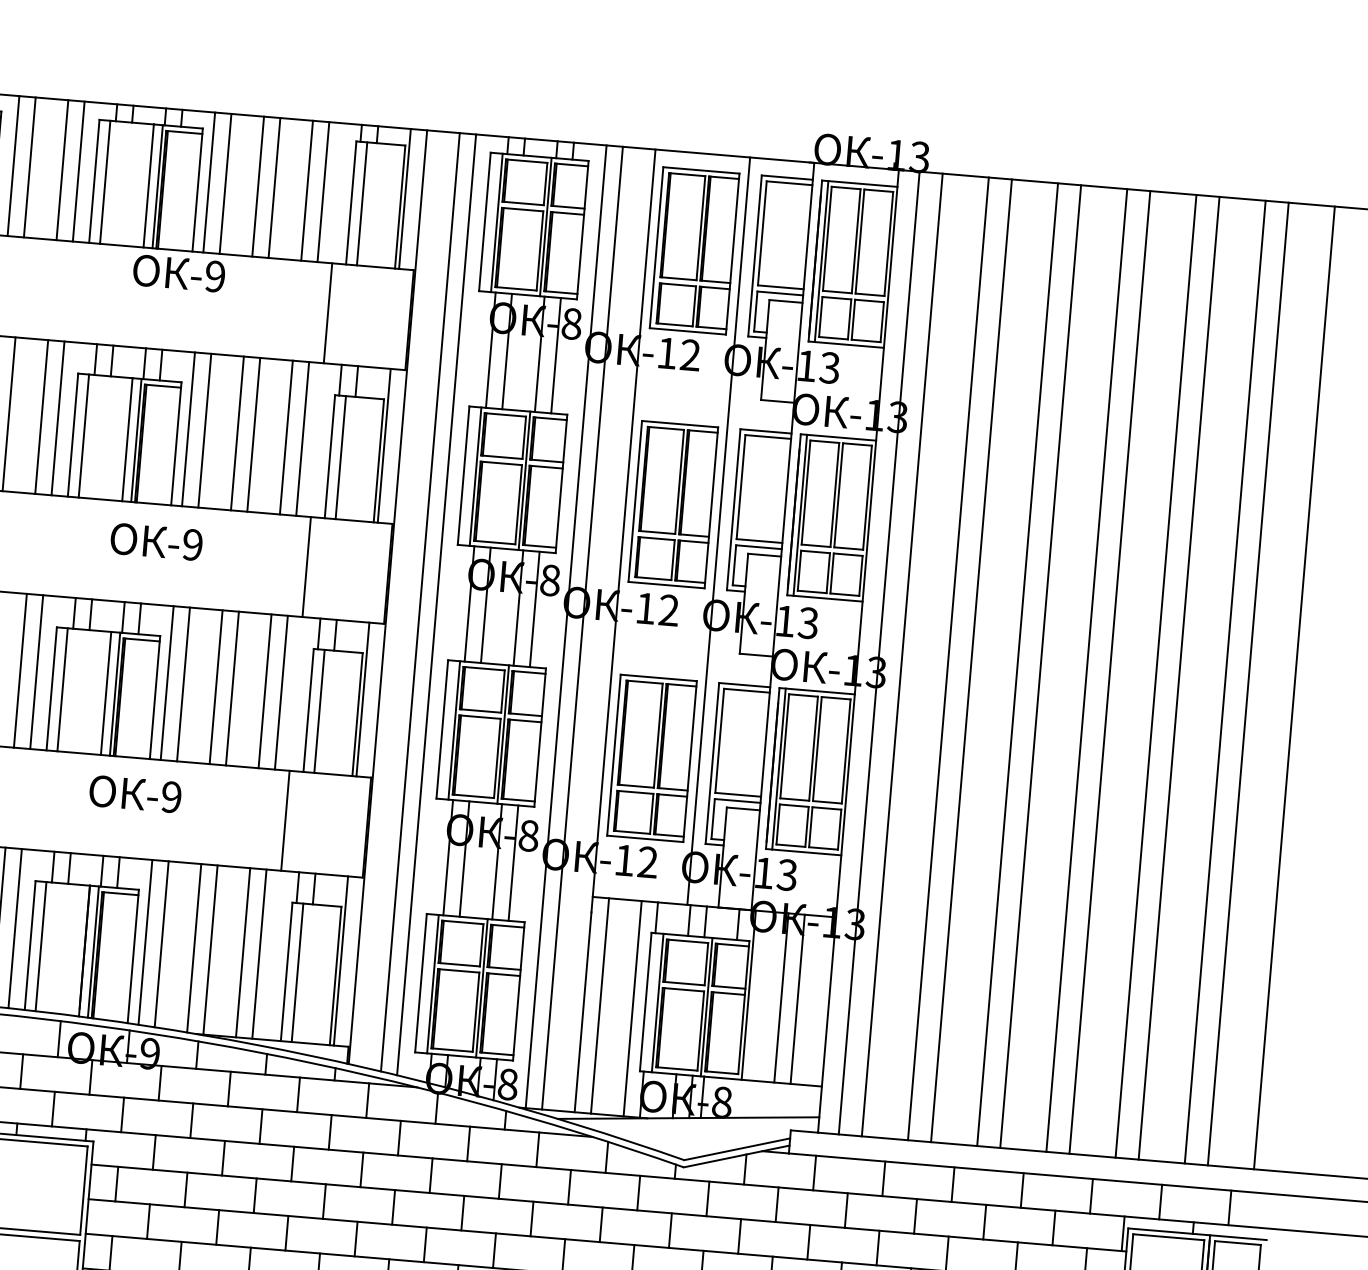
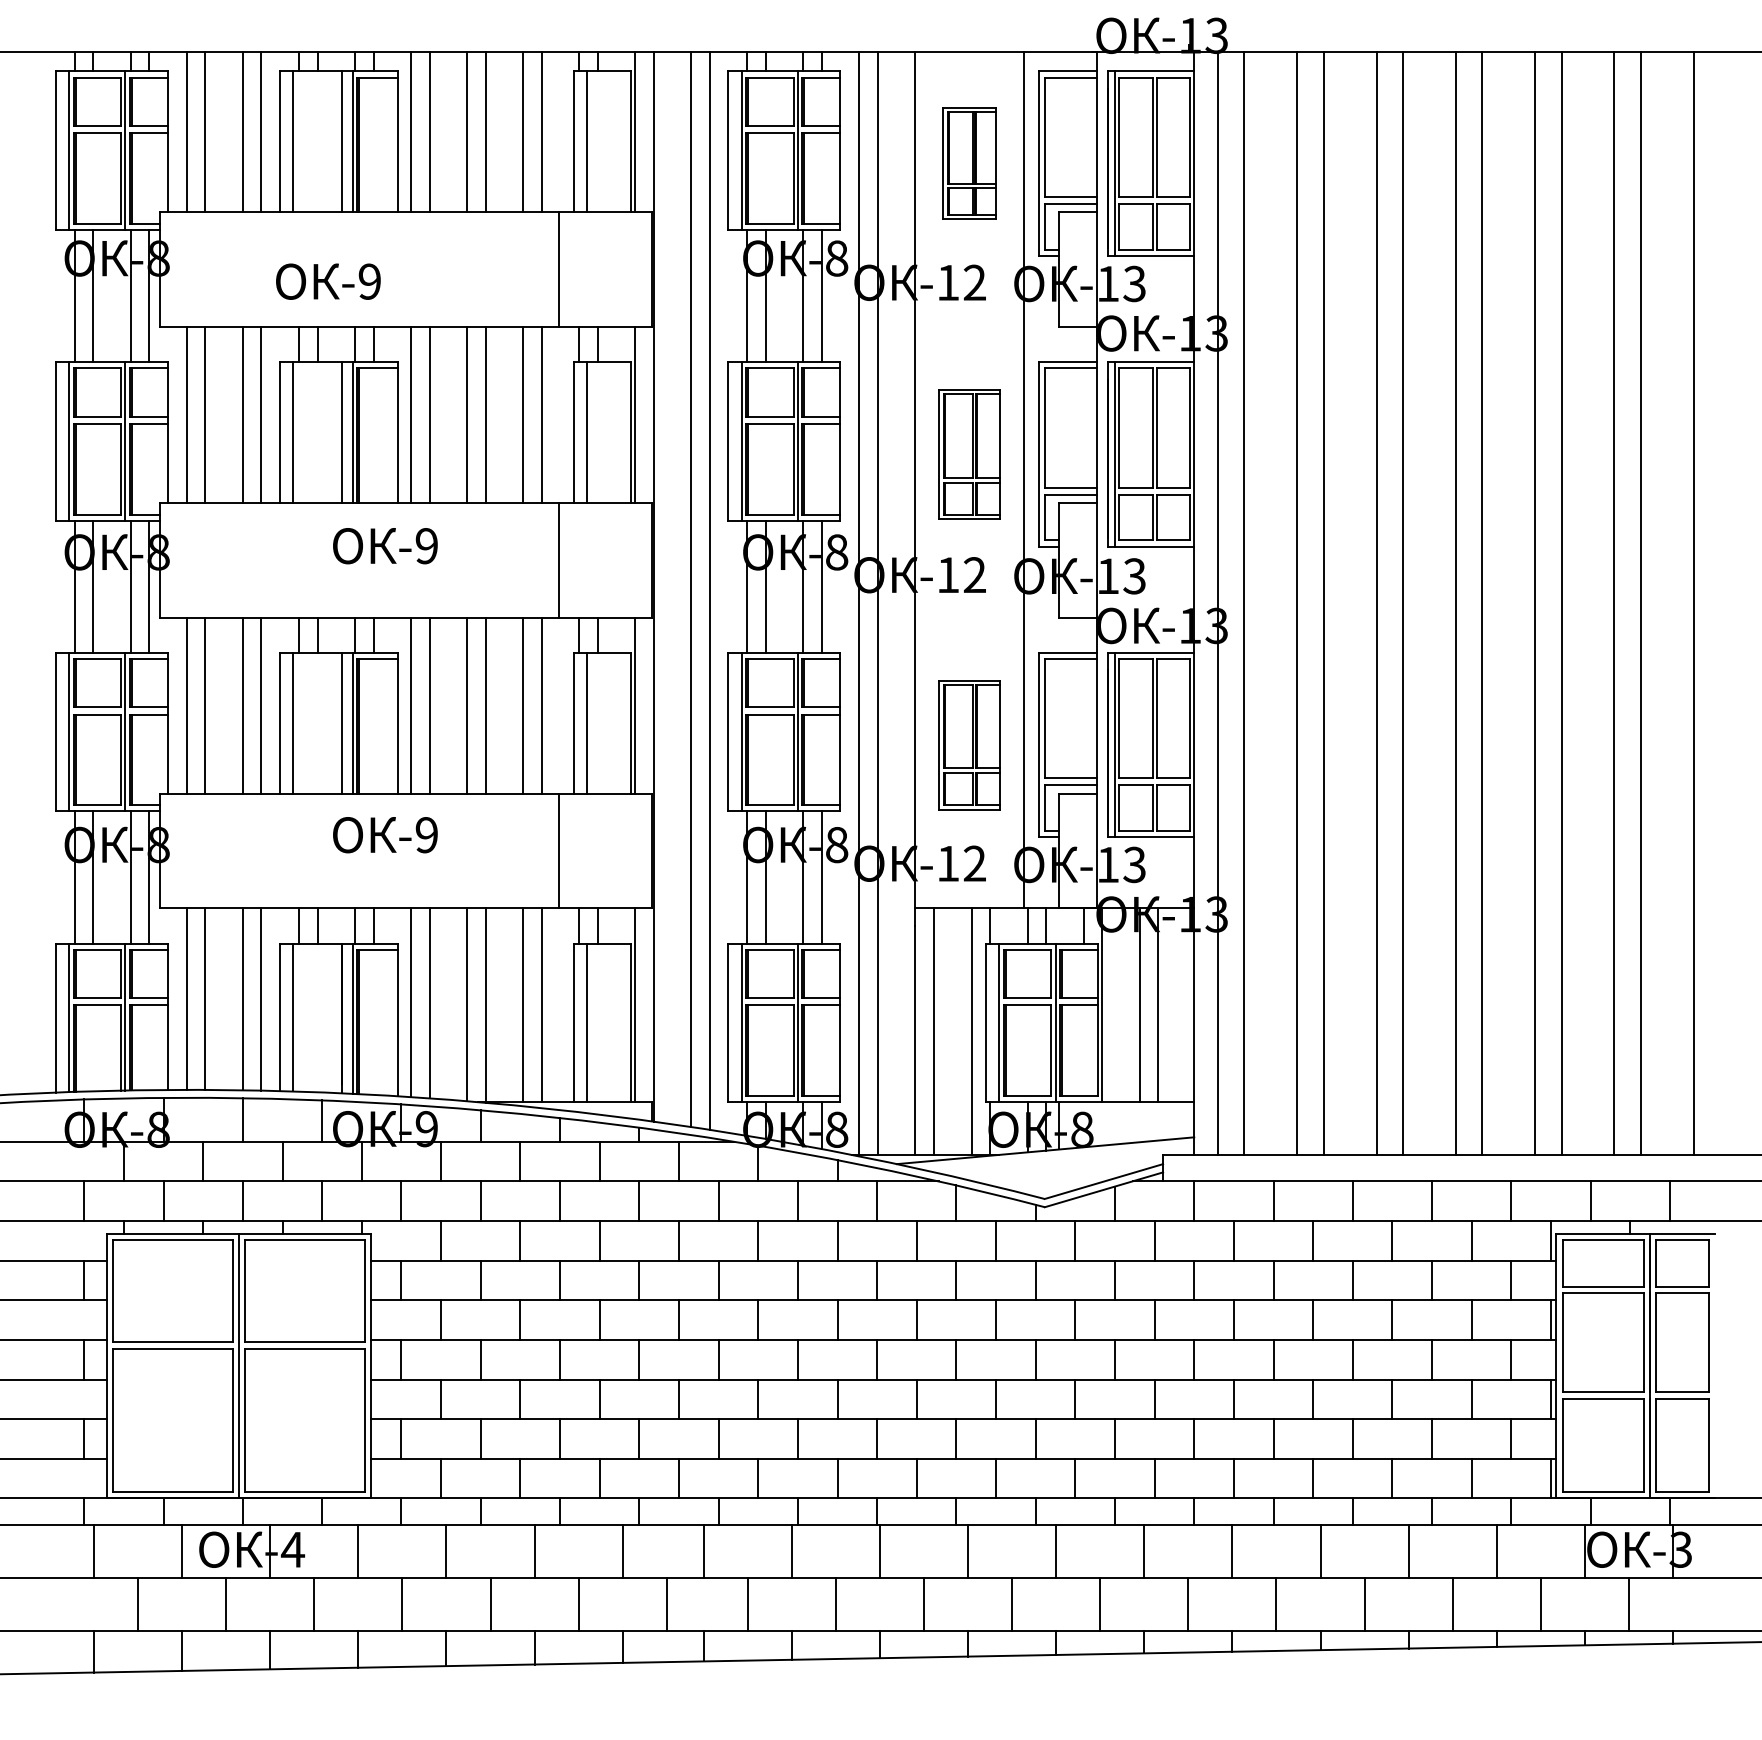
part: (694, 250) -> (969, 163), size x0.6
text: (179, 273) -> (328, 281), moved
part: (673, 504) -> (969, 454), size x0.7
part: (651, 757) -> (969, 744), size x0.7

